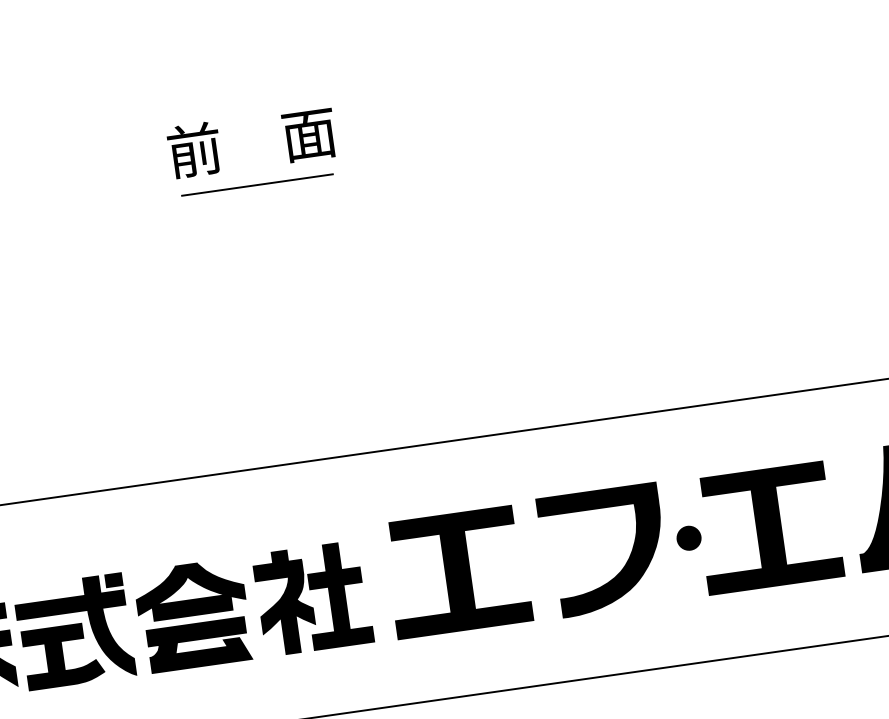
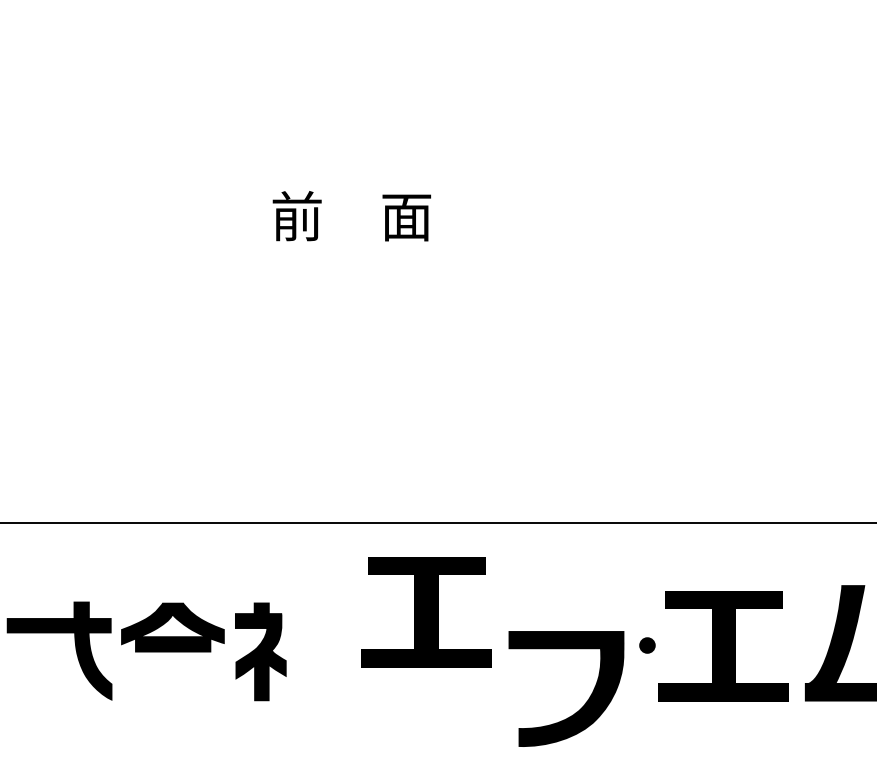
text: (251, 142) -> (351, 216), moved
line: (257, 185) -> (290, 257), removed
part: (689, 538) -> (647, 645), size x0.7
part: (626, 562) -> (585, 702), moved
part: (457, 572) -> (426, 612), moved
fill: (113, 579) -> (102, 607), removed
fill: (337, 594) -> (310, 651), removed
fill: (199, 645) -> (174, 680), removed
fill: (63, 656) -> (45, 672), removed

